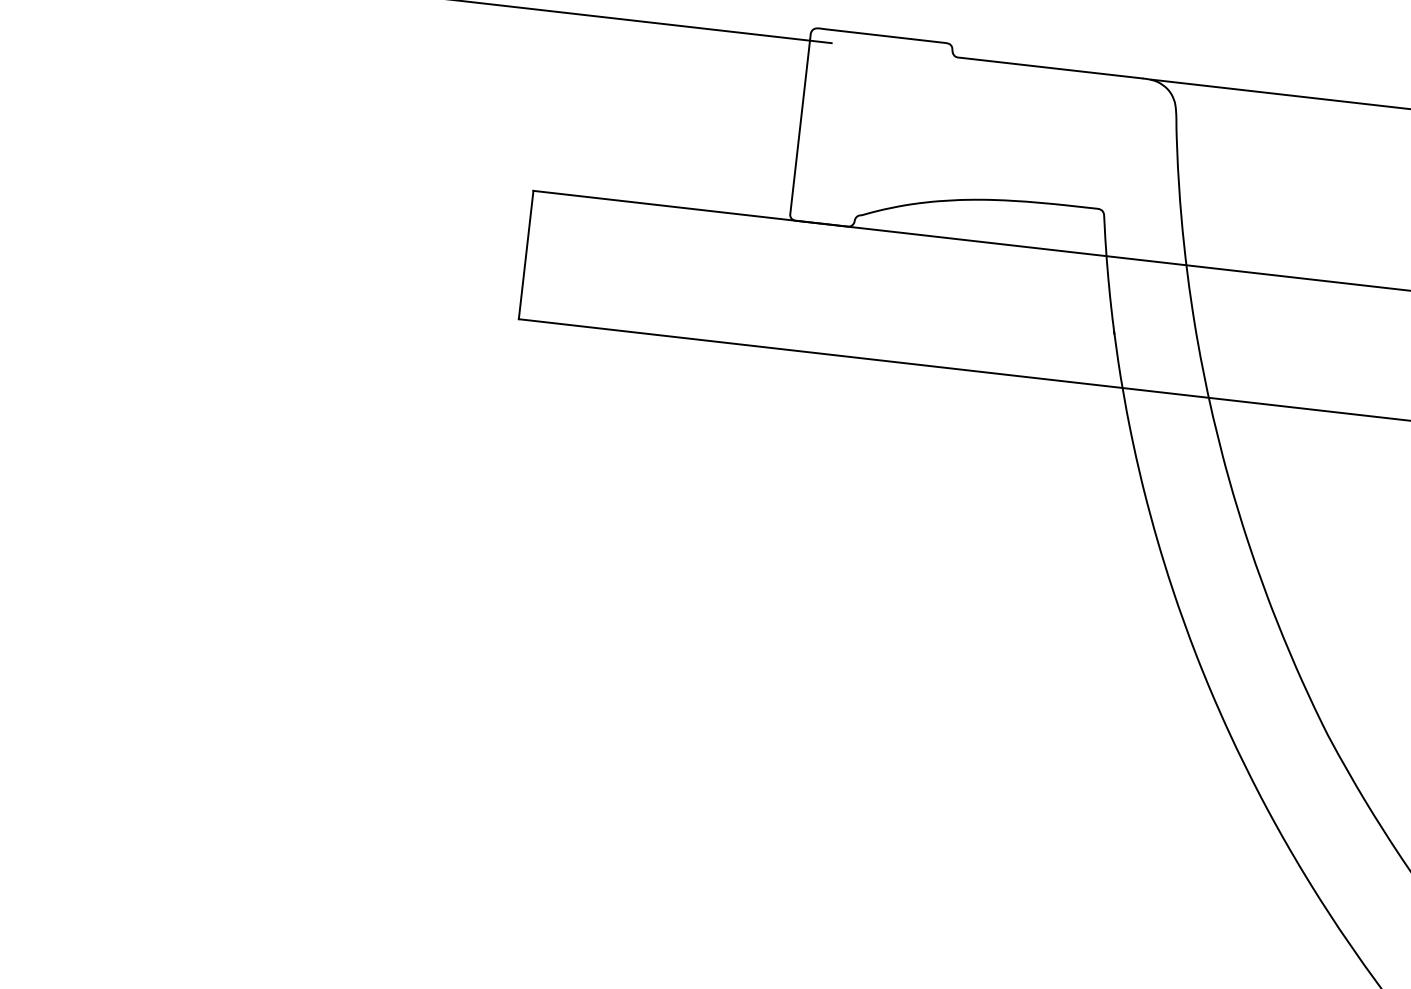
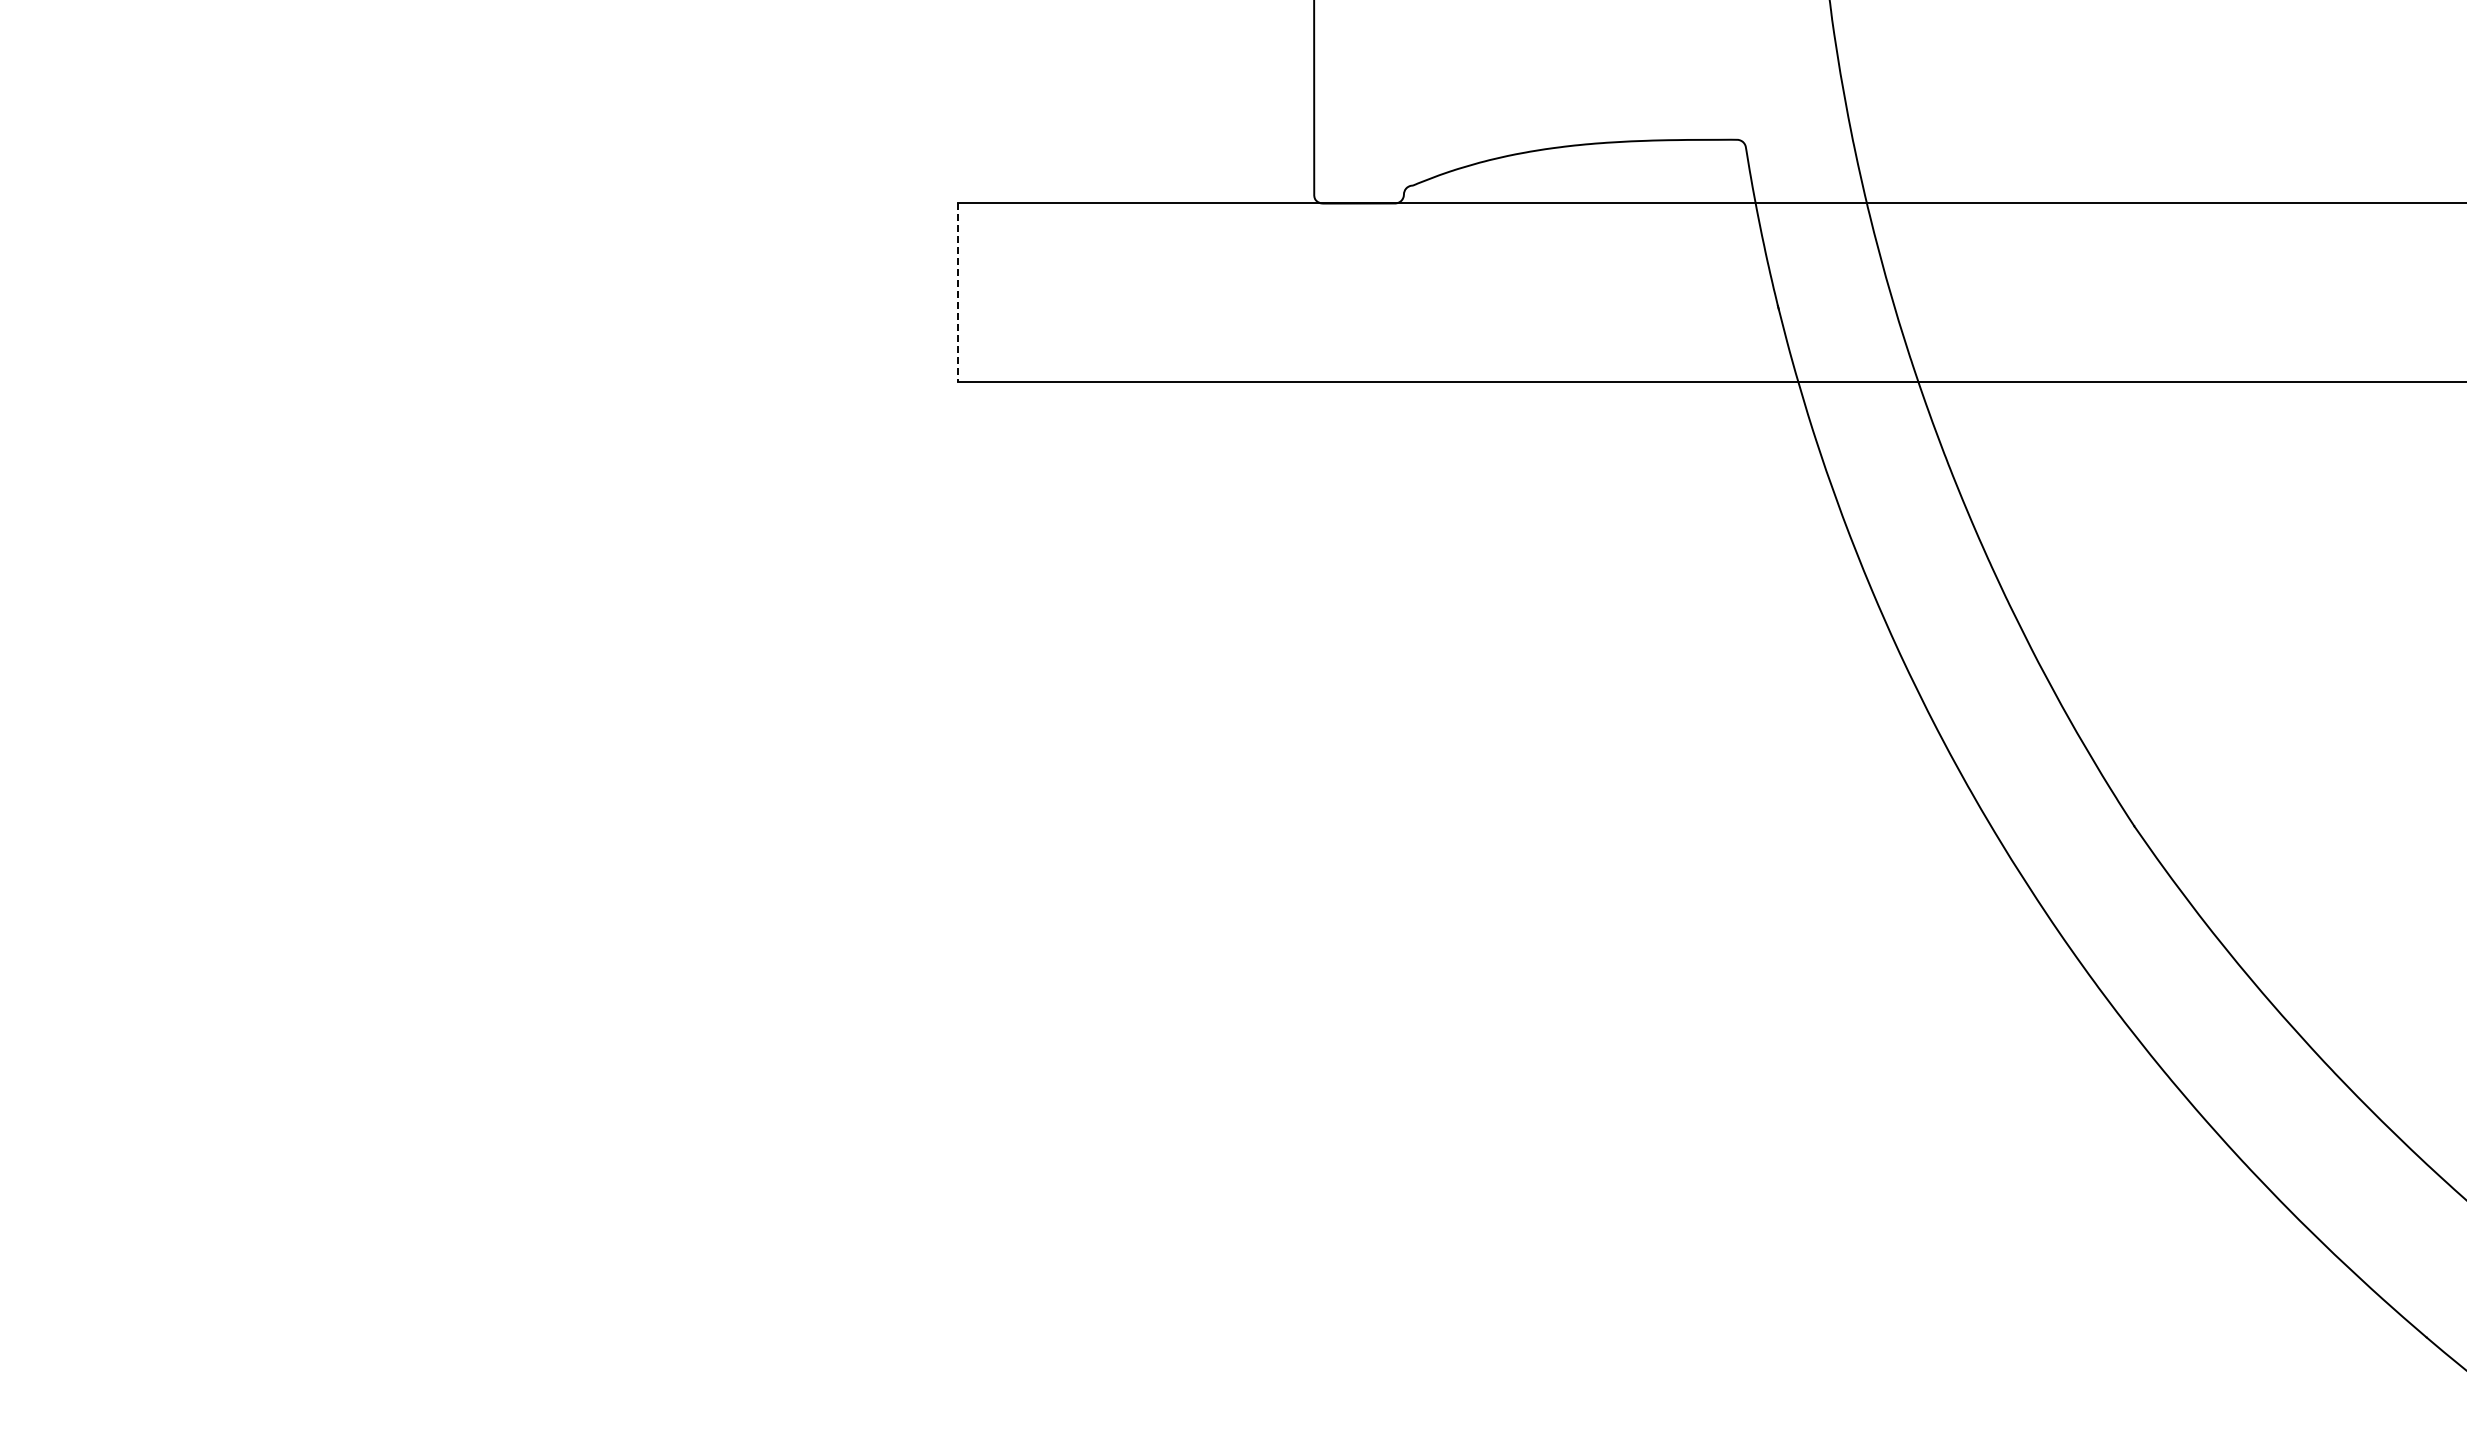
line: (526, 255) -> (957, 293), solid -> dashed

